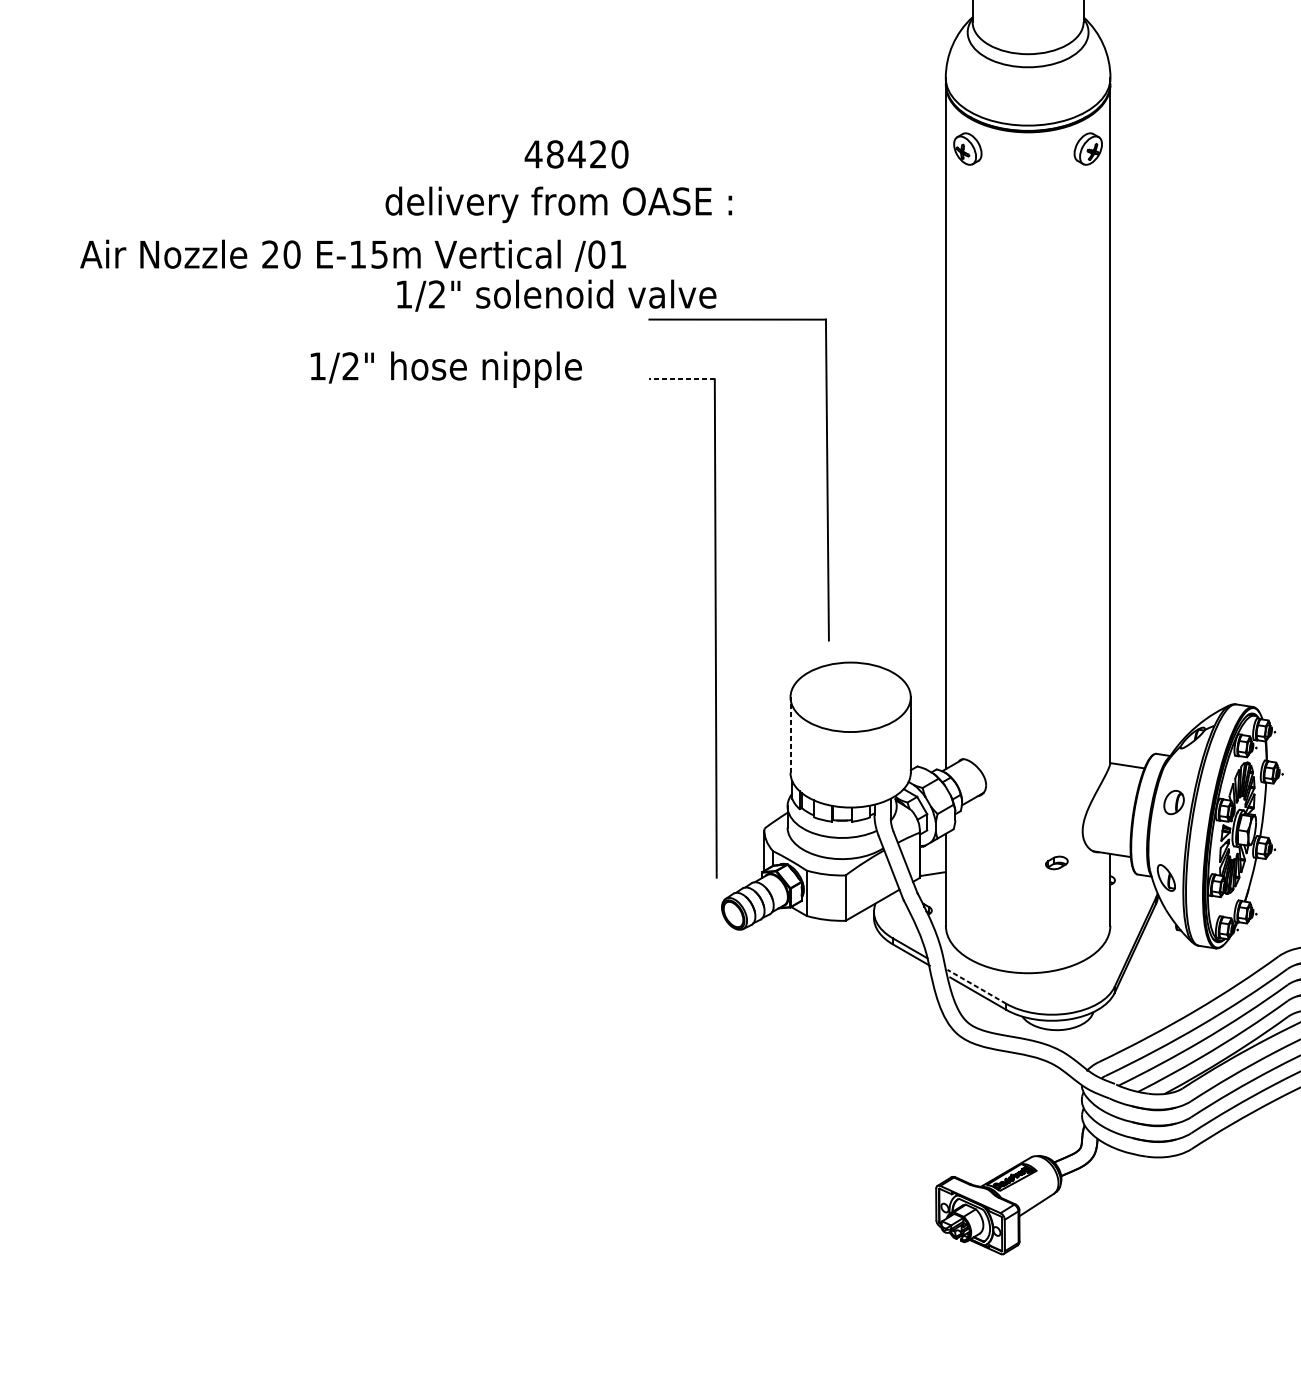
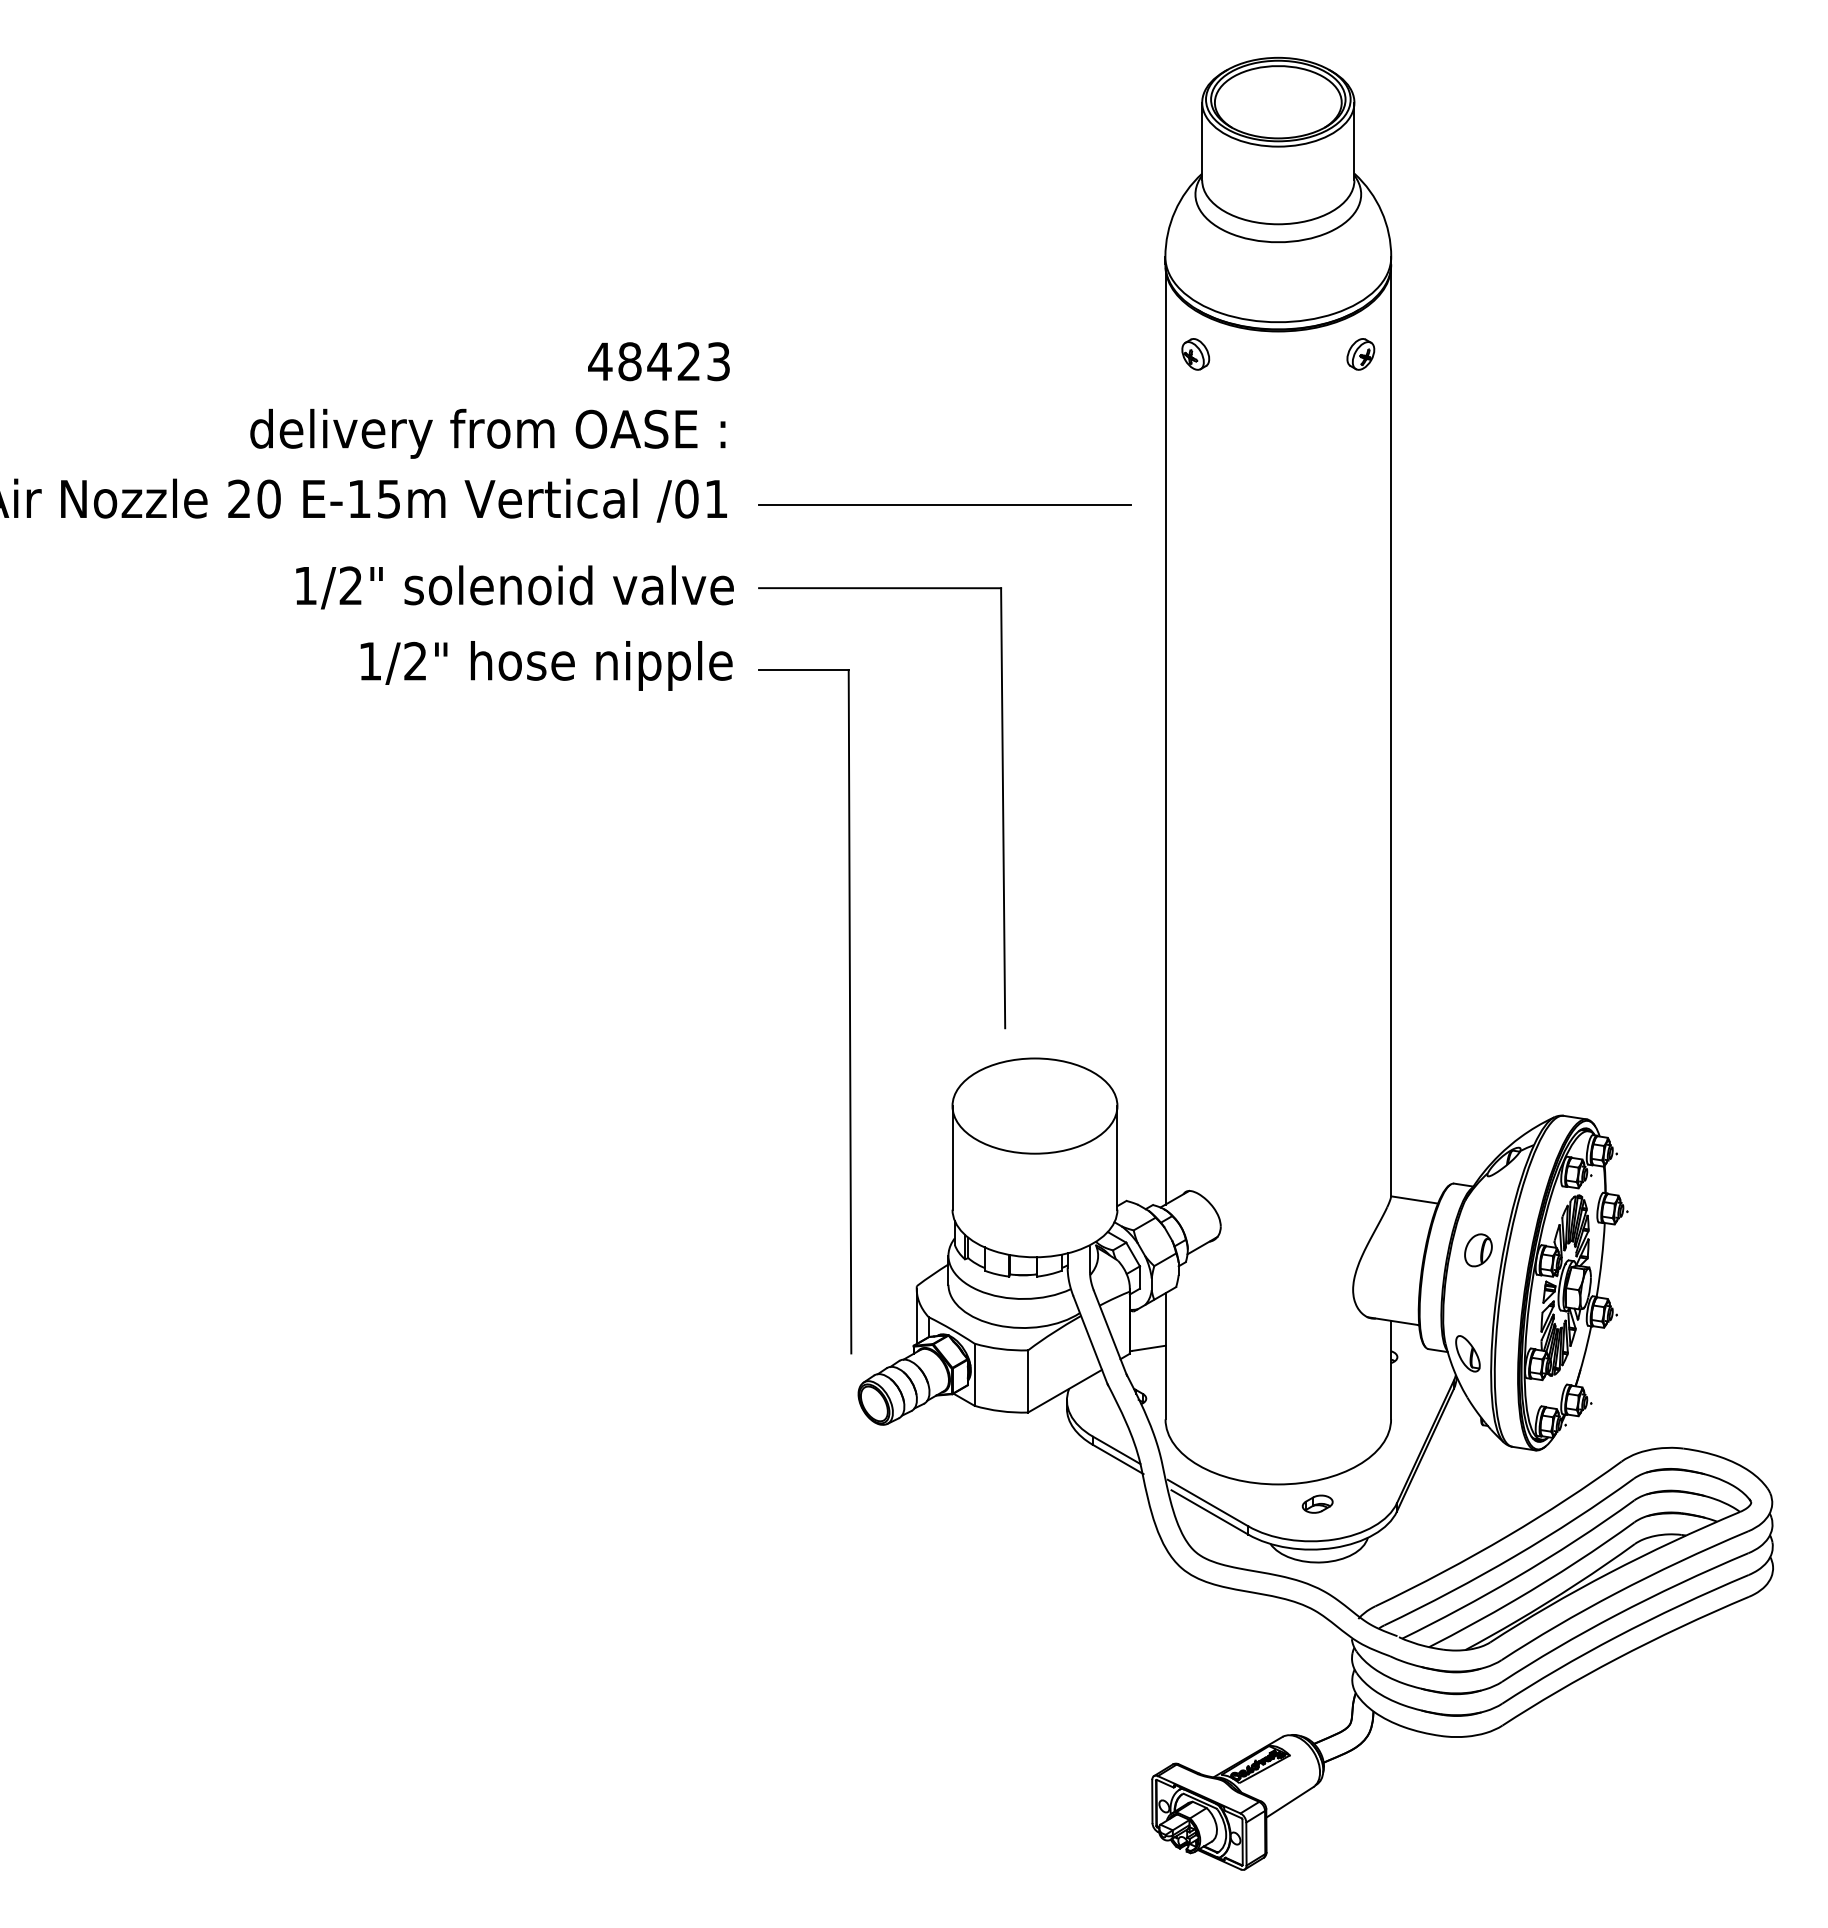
part: (967, 149) -> (1195, 354), size x0.71
part: (1088, 149) -> (1360, 354), size x0.71
text: (619, 154) -> (718, 361), 48420 -> 48423
text: (558, 204) -> (487, 433), moved
line: (784, 258) -> (944, 504), added
text: (556, 295) -> (514, 587), moved
text: (446, 369) -> (546, 665), moved
line: (681, 379) -> (803, 670), dashed -> solid
line: (790, 734) -> (952, 1157), dashed -> solid
part: (1056, 862) -> (1317, 1503), moved
line: (977, 987) -> (1208, 1503), dashed -> solid

